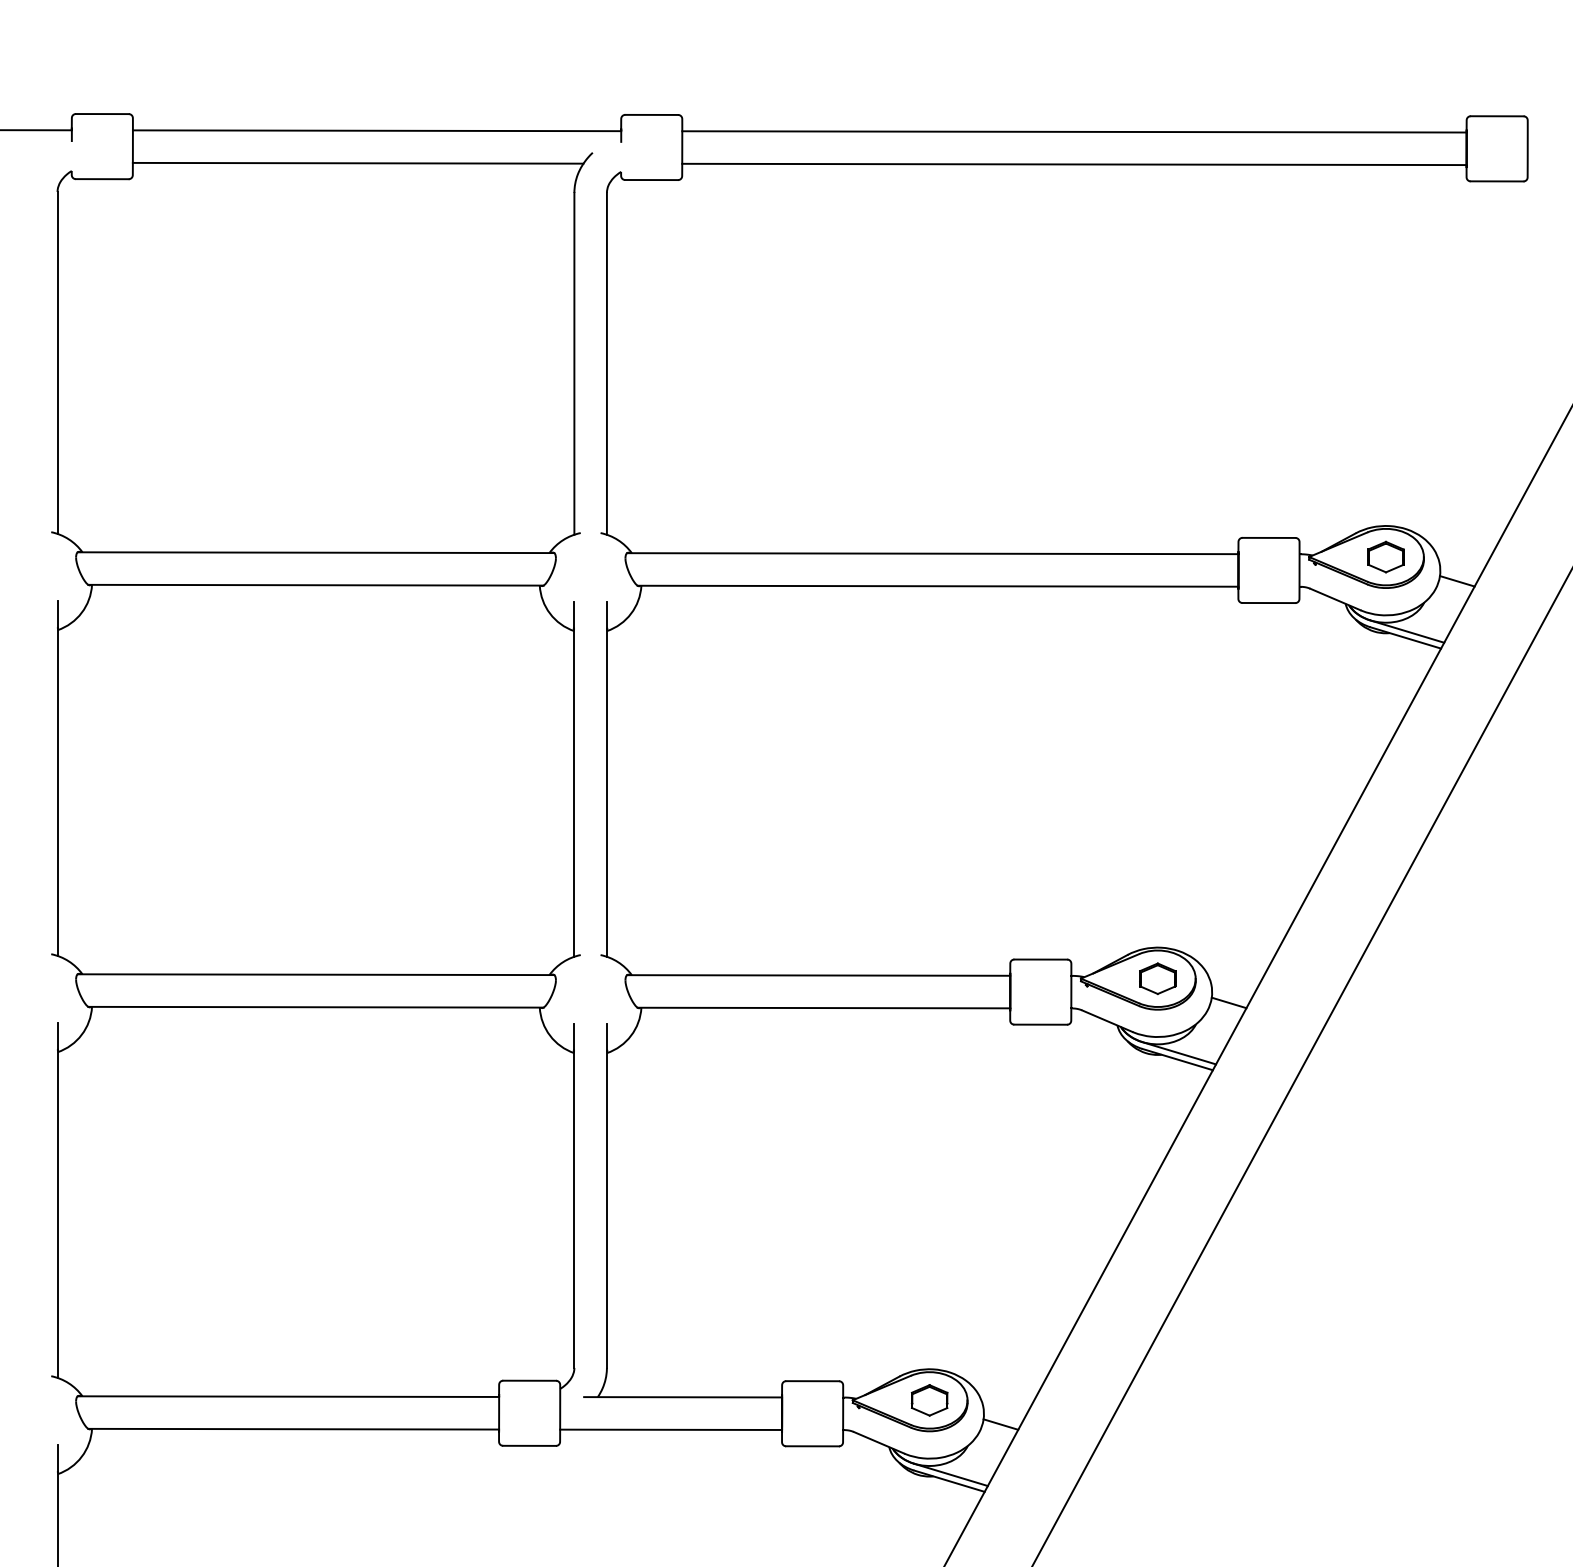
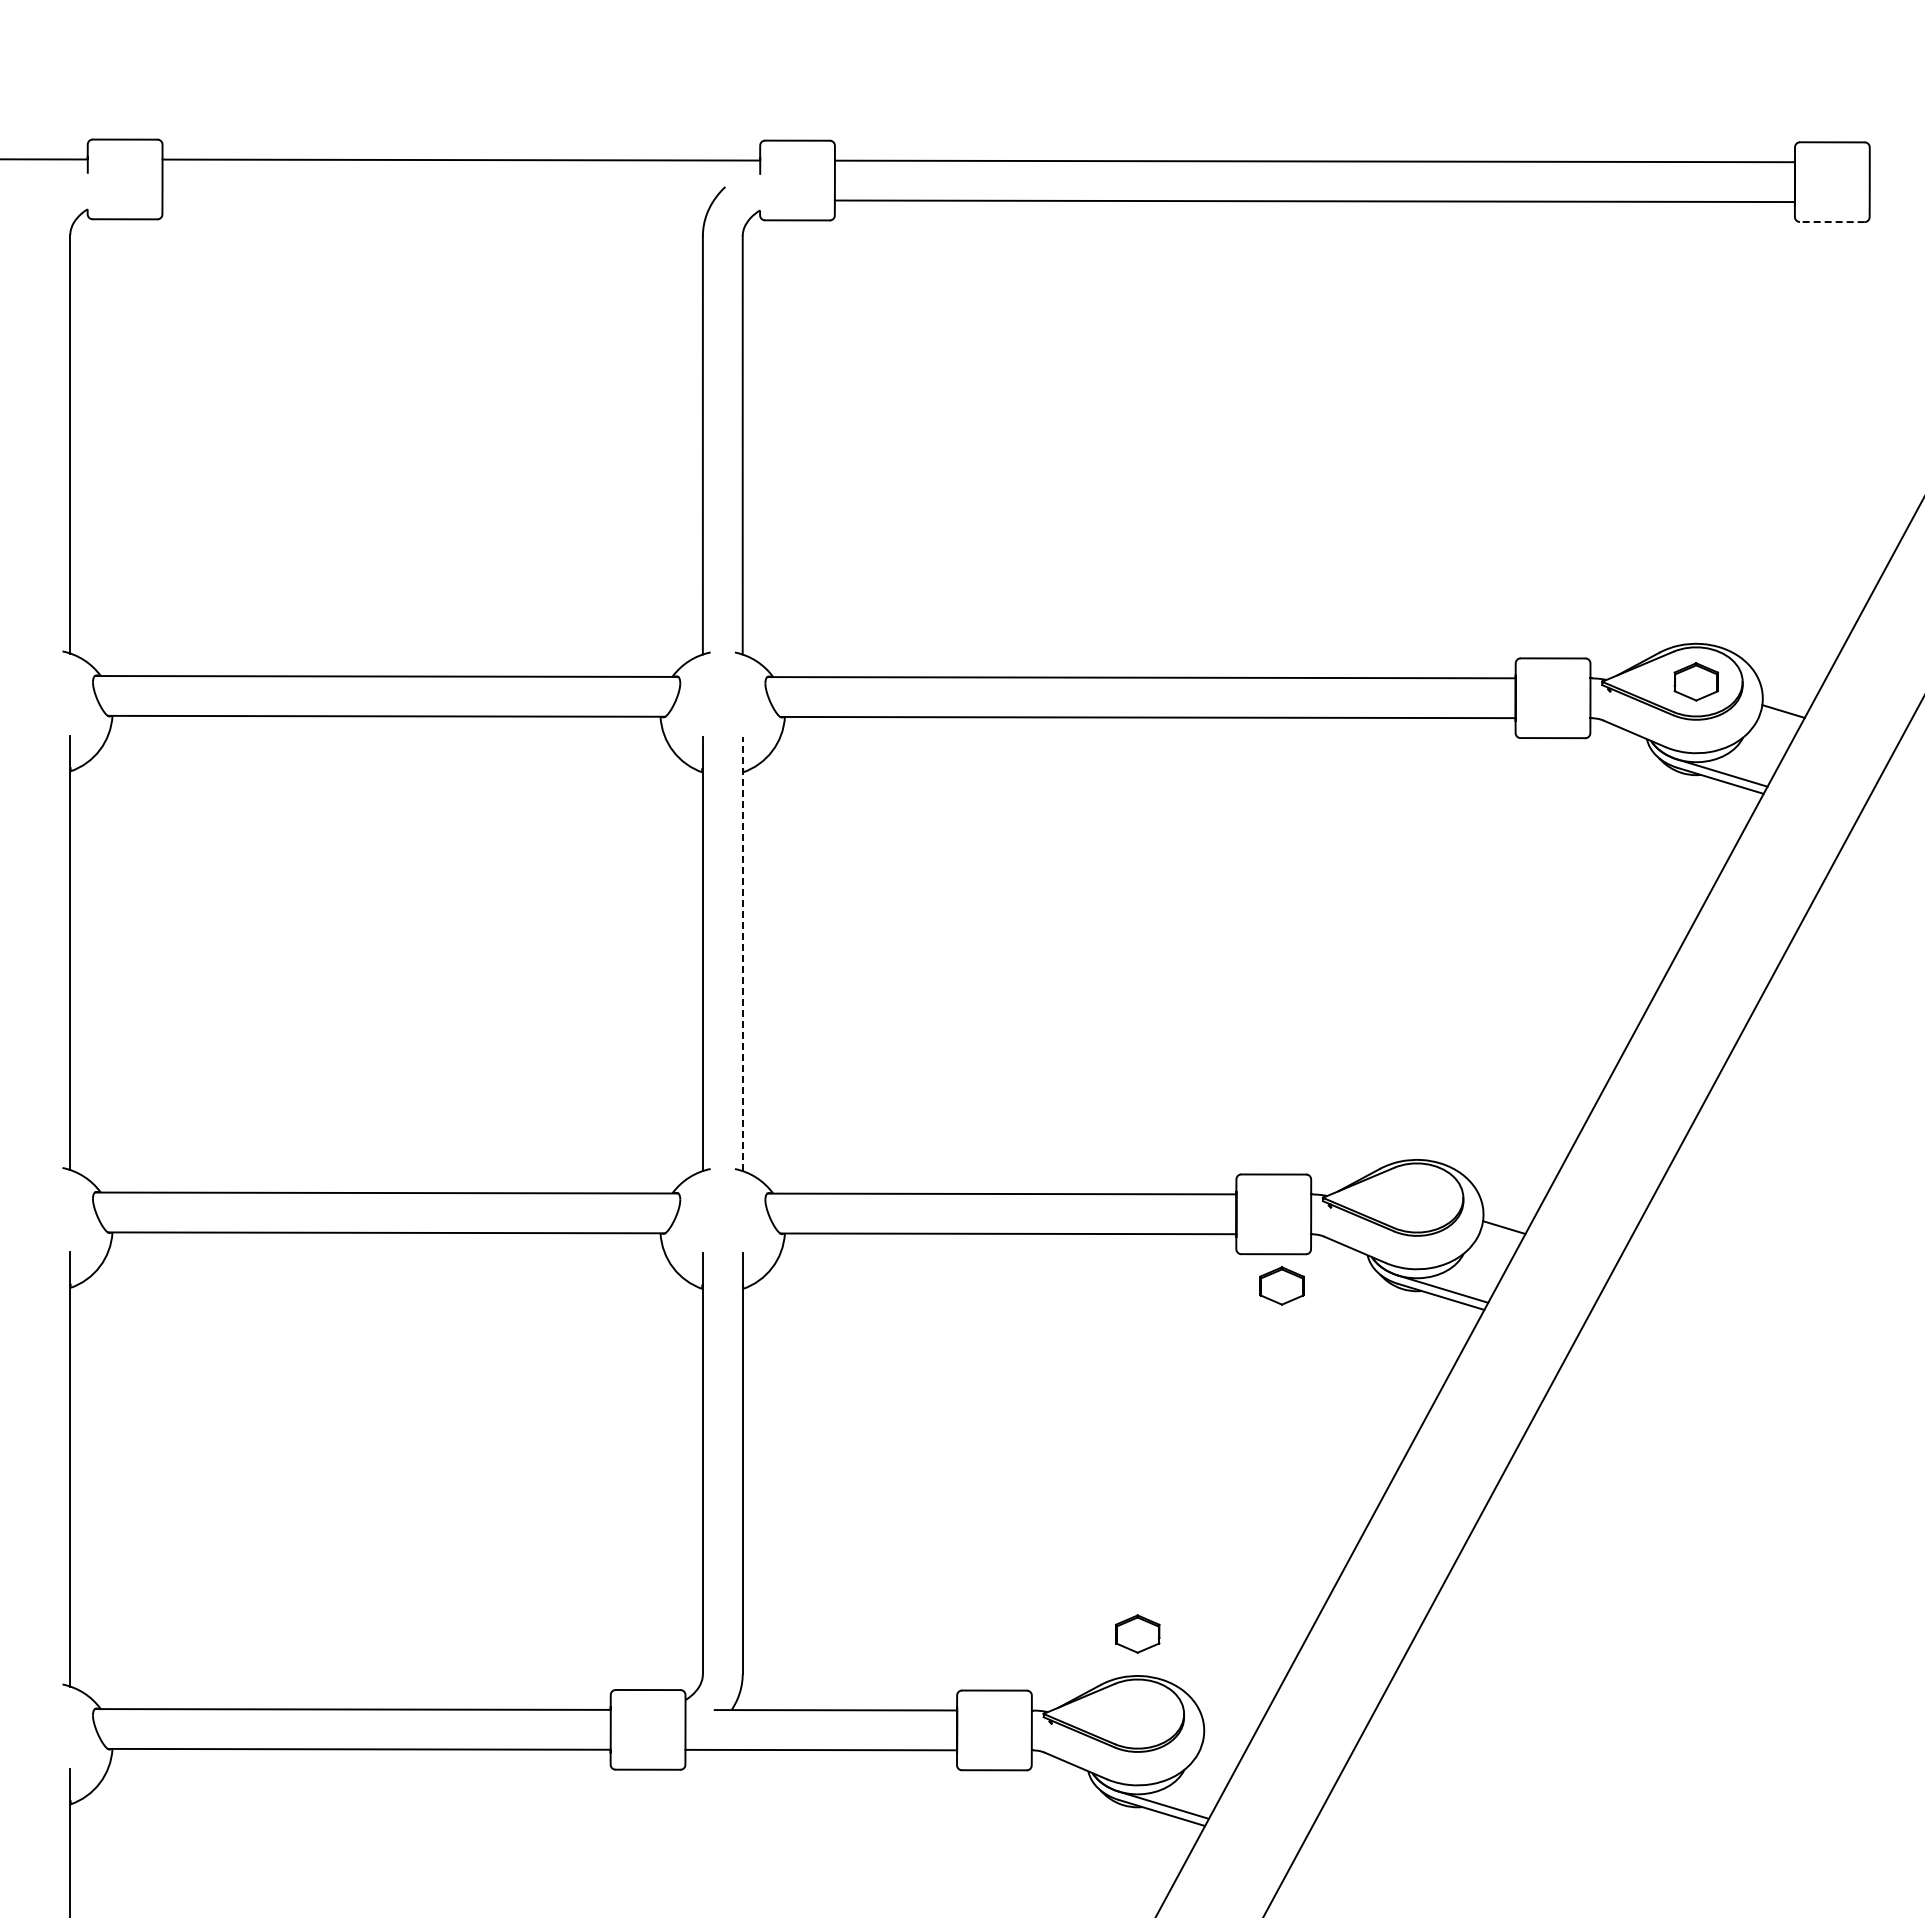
line: (358, 162) -> (438, 199), removed
line: (1496, 181) -> (1831, 222), solid -> dashed
line: (606, 779) -> (742, 953), solid -> dashed
part: (1157, 978) -> (1281, 1285), moved
part: (929, 1399) -> (1137, 1633), moved
line: (1000, 1424) -> (1224, 1743), removed

